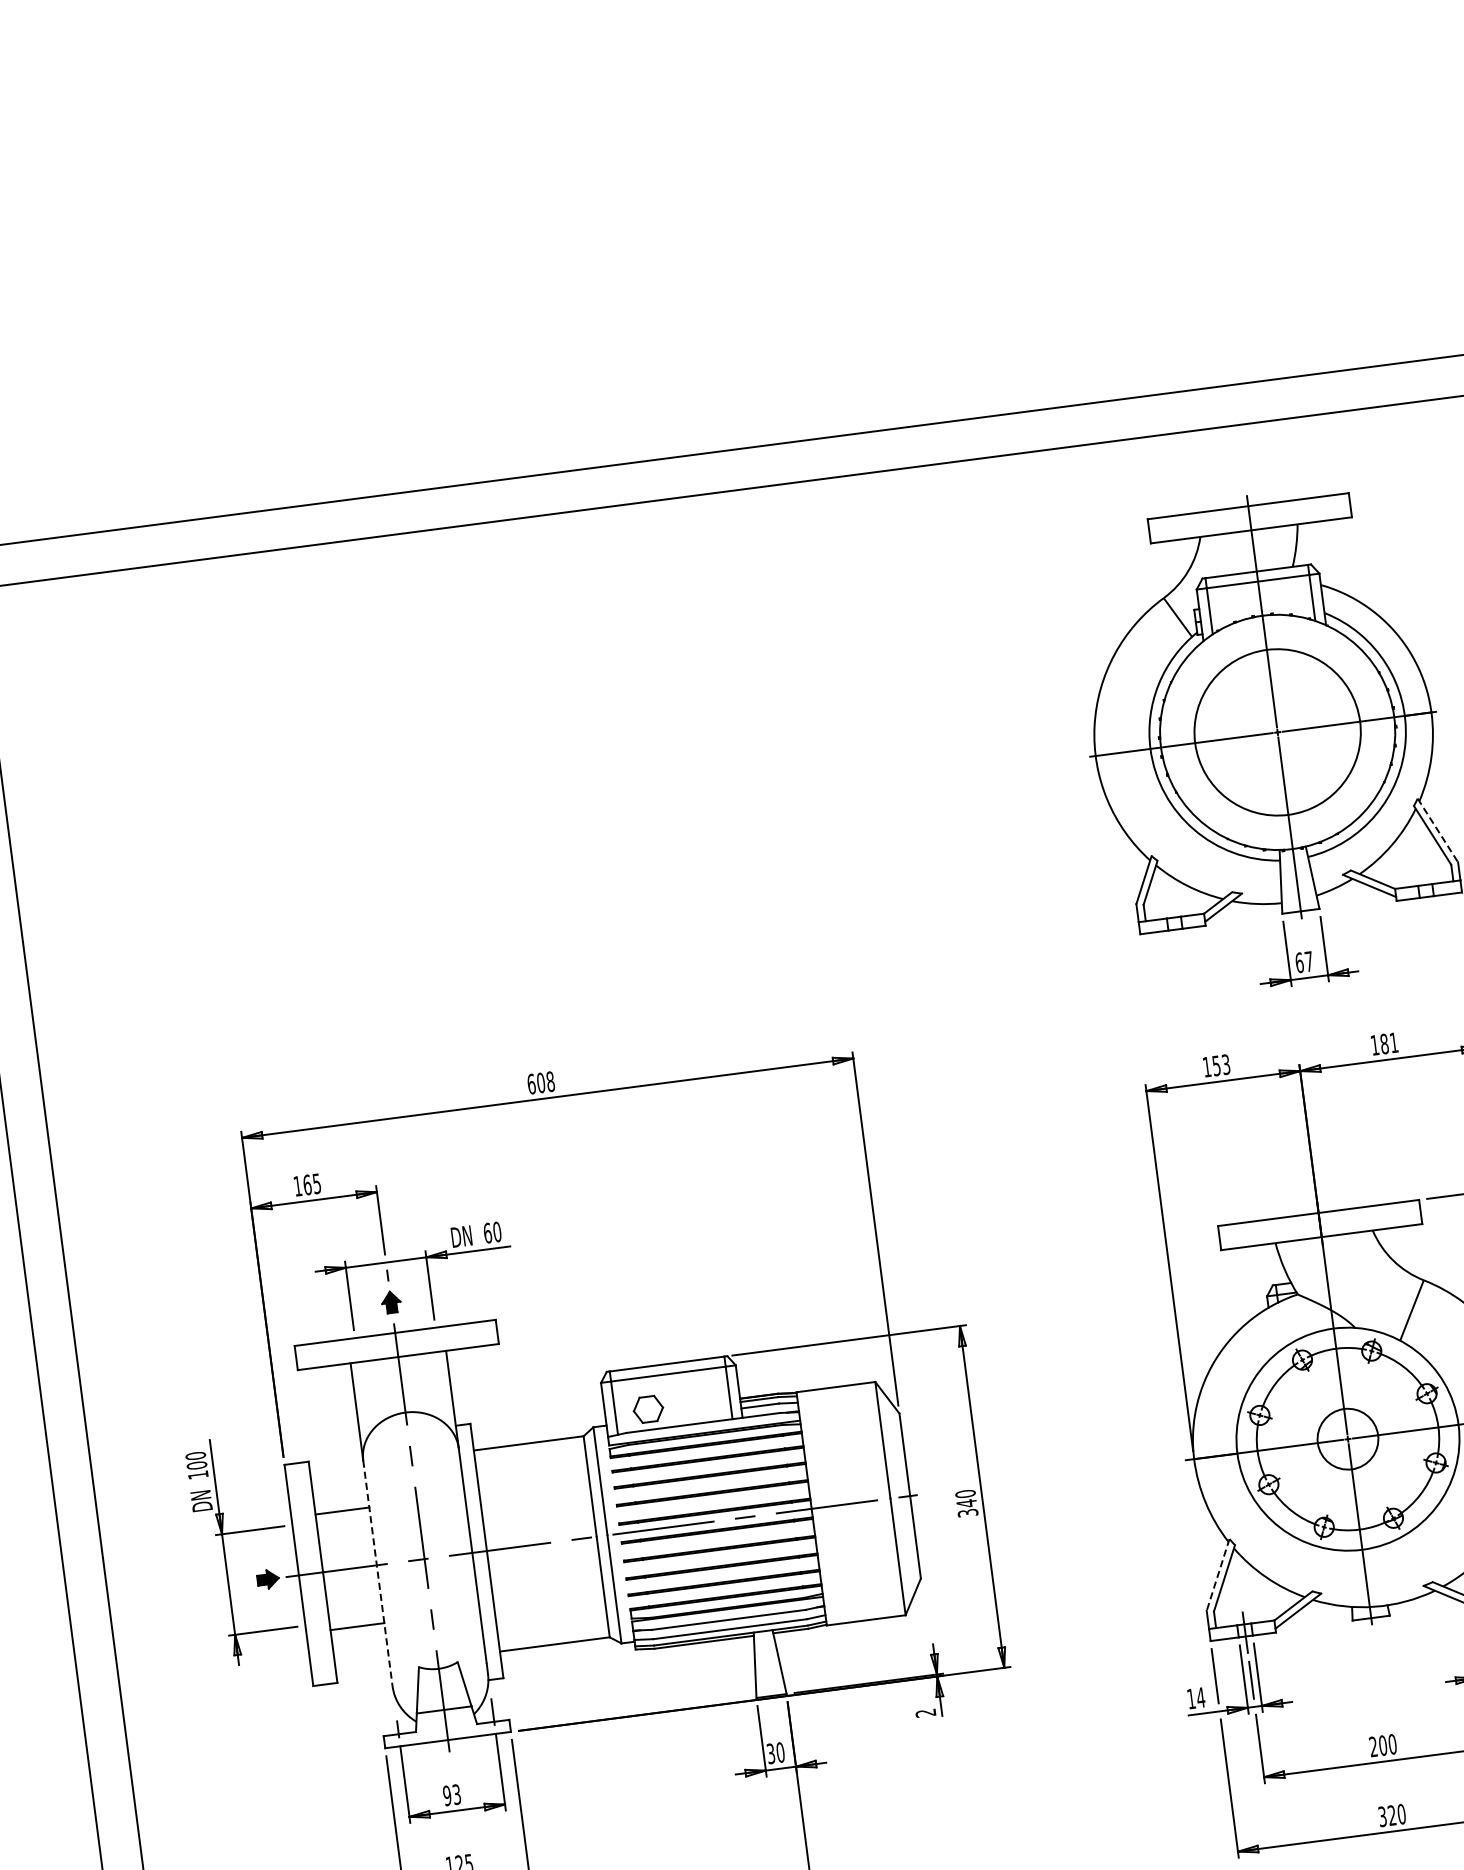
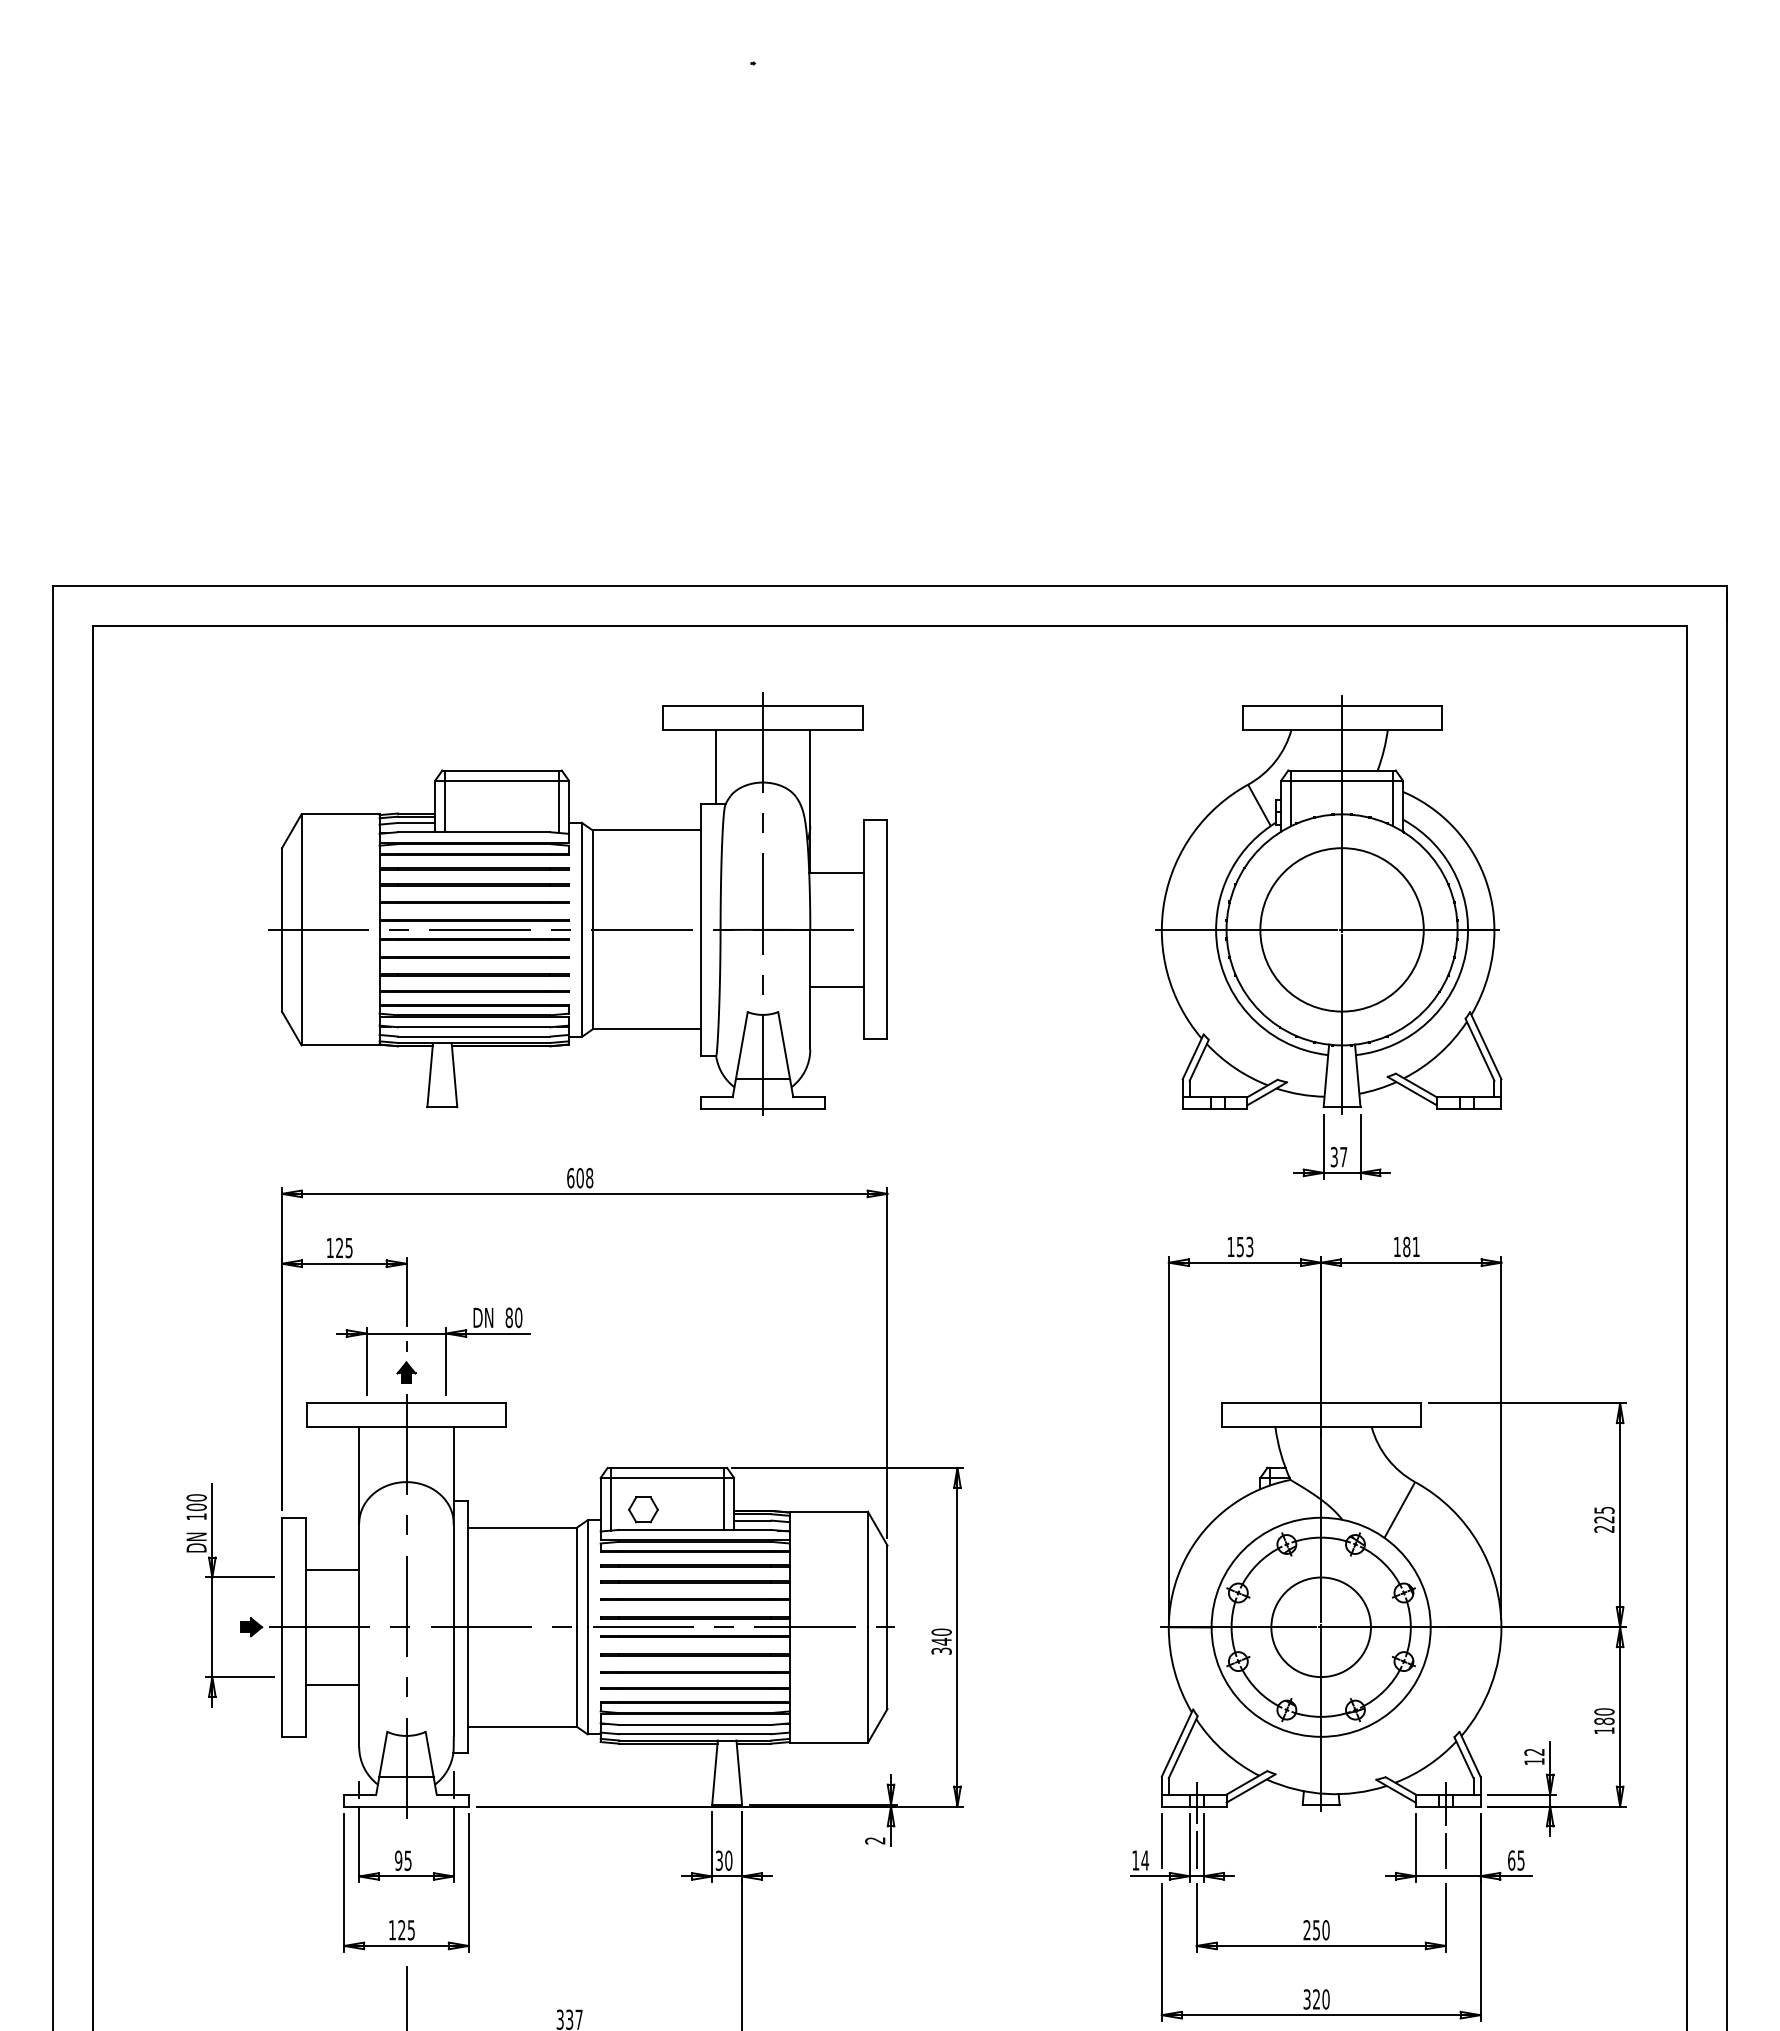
part: (502, 806) -> (577, 903), added
line: (1437, 831) -> (1485, 1046), dashed -> solid
text: (1299, 962) -> (1334, 1156), 67 -> 37
text: (307, 1184) -> (339, 1247), 165 -> 125
text: (486, 1233) -> (508, 1317), 60 -> 80
circle: (1347, 1439) -> (1320, 1627), size x1.67
line: (378, 1573) -> (359, 1635), dashed -> solid
line: (1218, 1575) -> (1177, 1743), dashed -> solid
text: (1383, 1745) -> (1316, 1930), 200 -> 250
text: (457, 1794) -> (408, 1860), 93 -> 95

